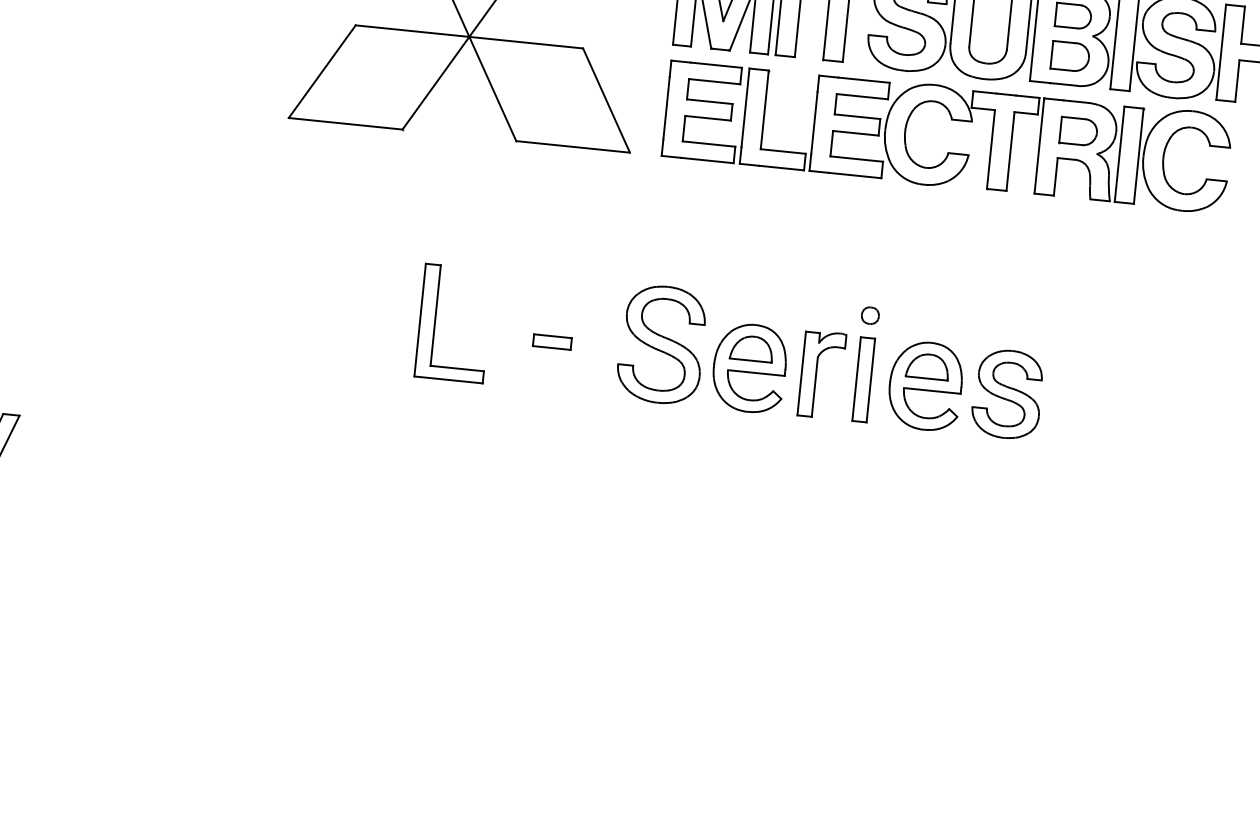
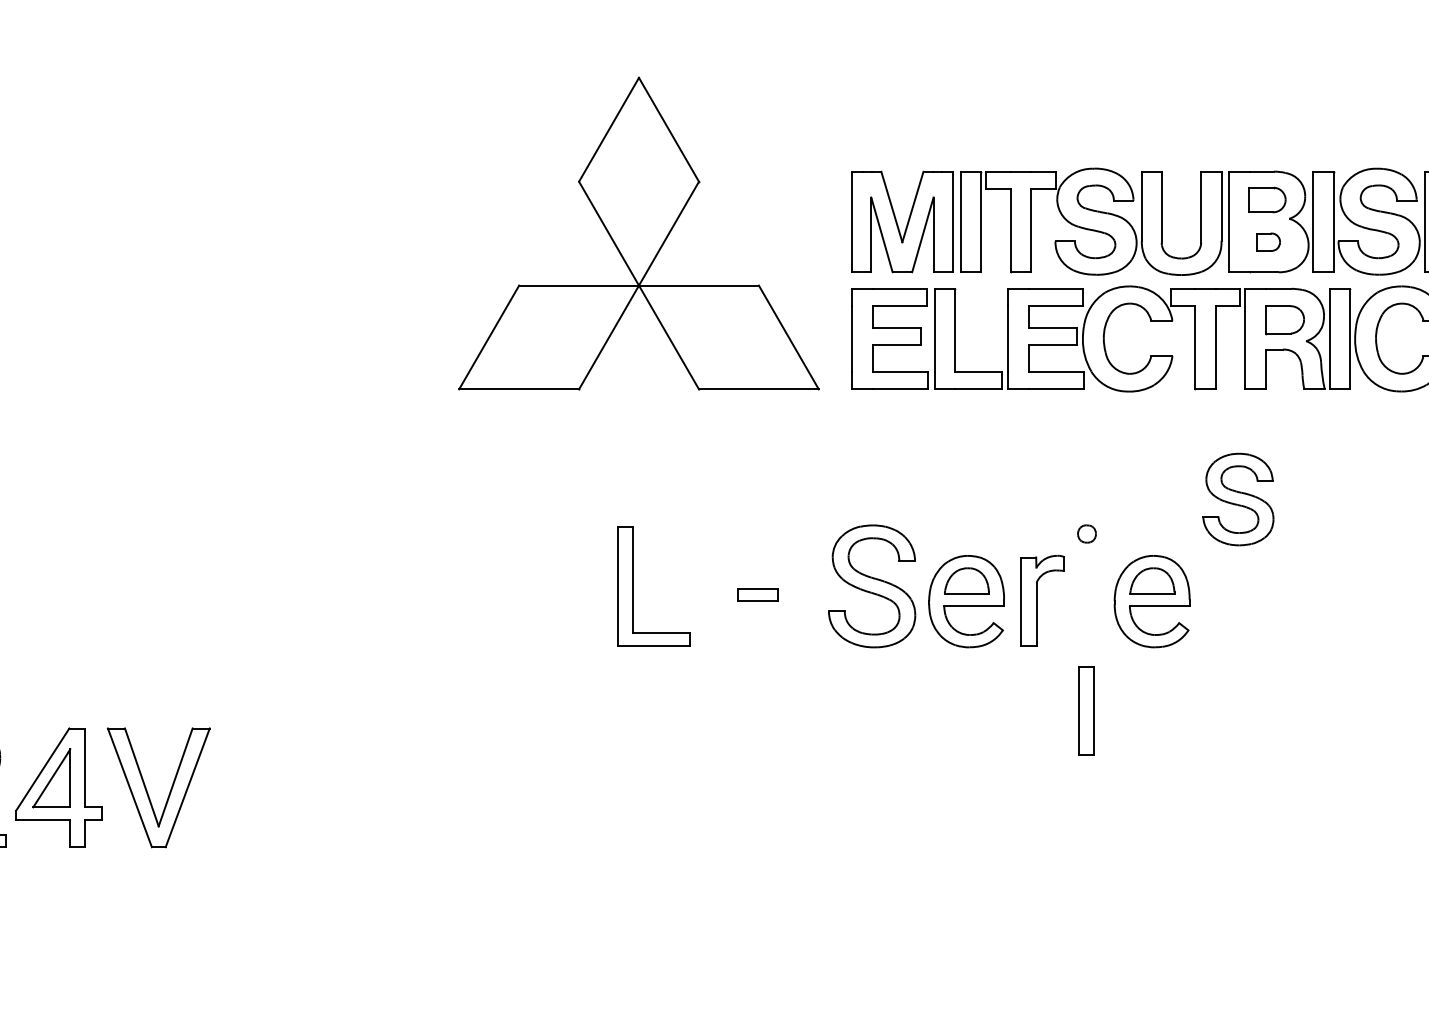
part: (1070, 55) -> (1268, 241), size x0.6
part: (863, 379) -> (1086, 710), moved
part: (1007, 394) -> (1238, 499), moved

